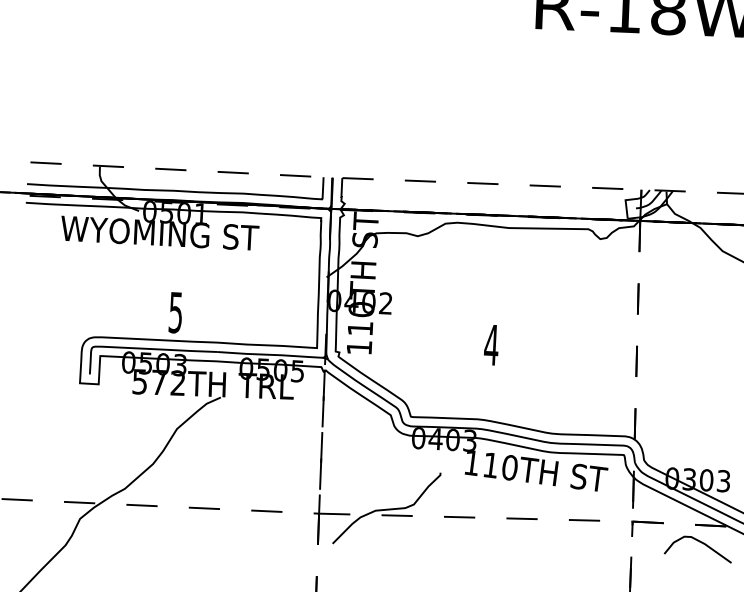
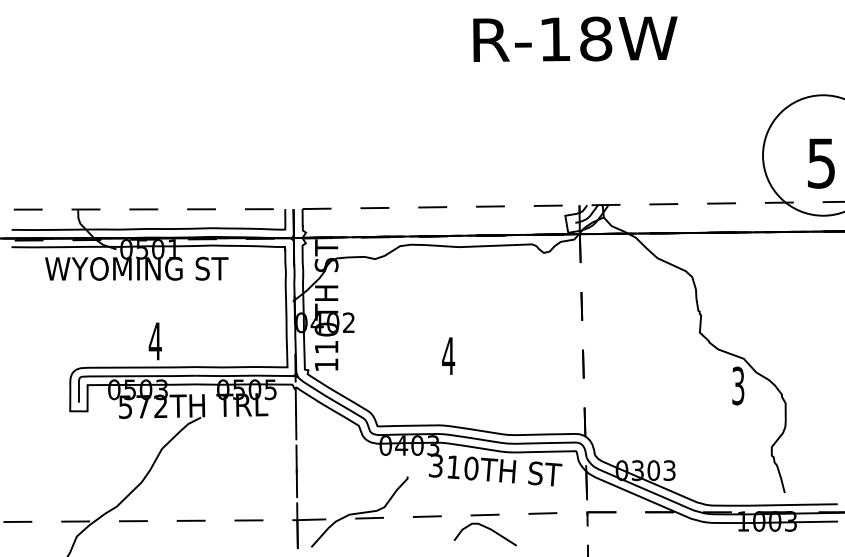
text: (174, 312) -> (154, 341), 5 -> 4
text: (471, 462) -> (435, 465), 110TH -> 310TH
curve: (699, 542) -> (486, 528), moved

